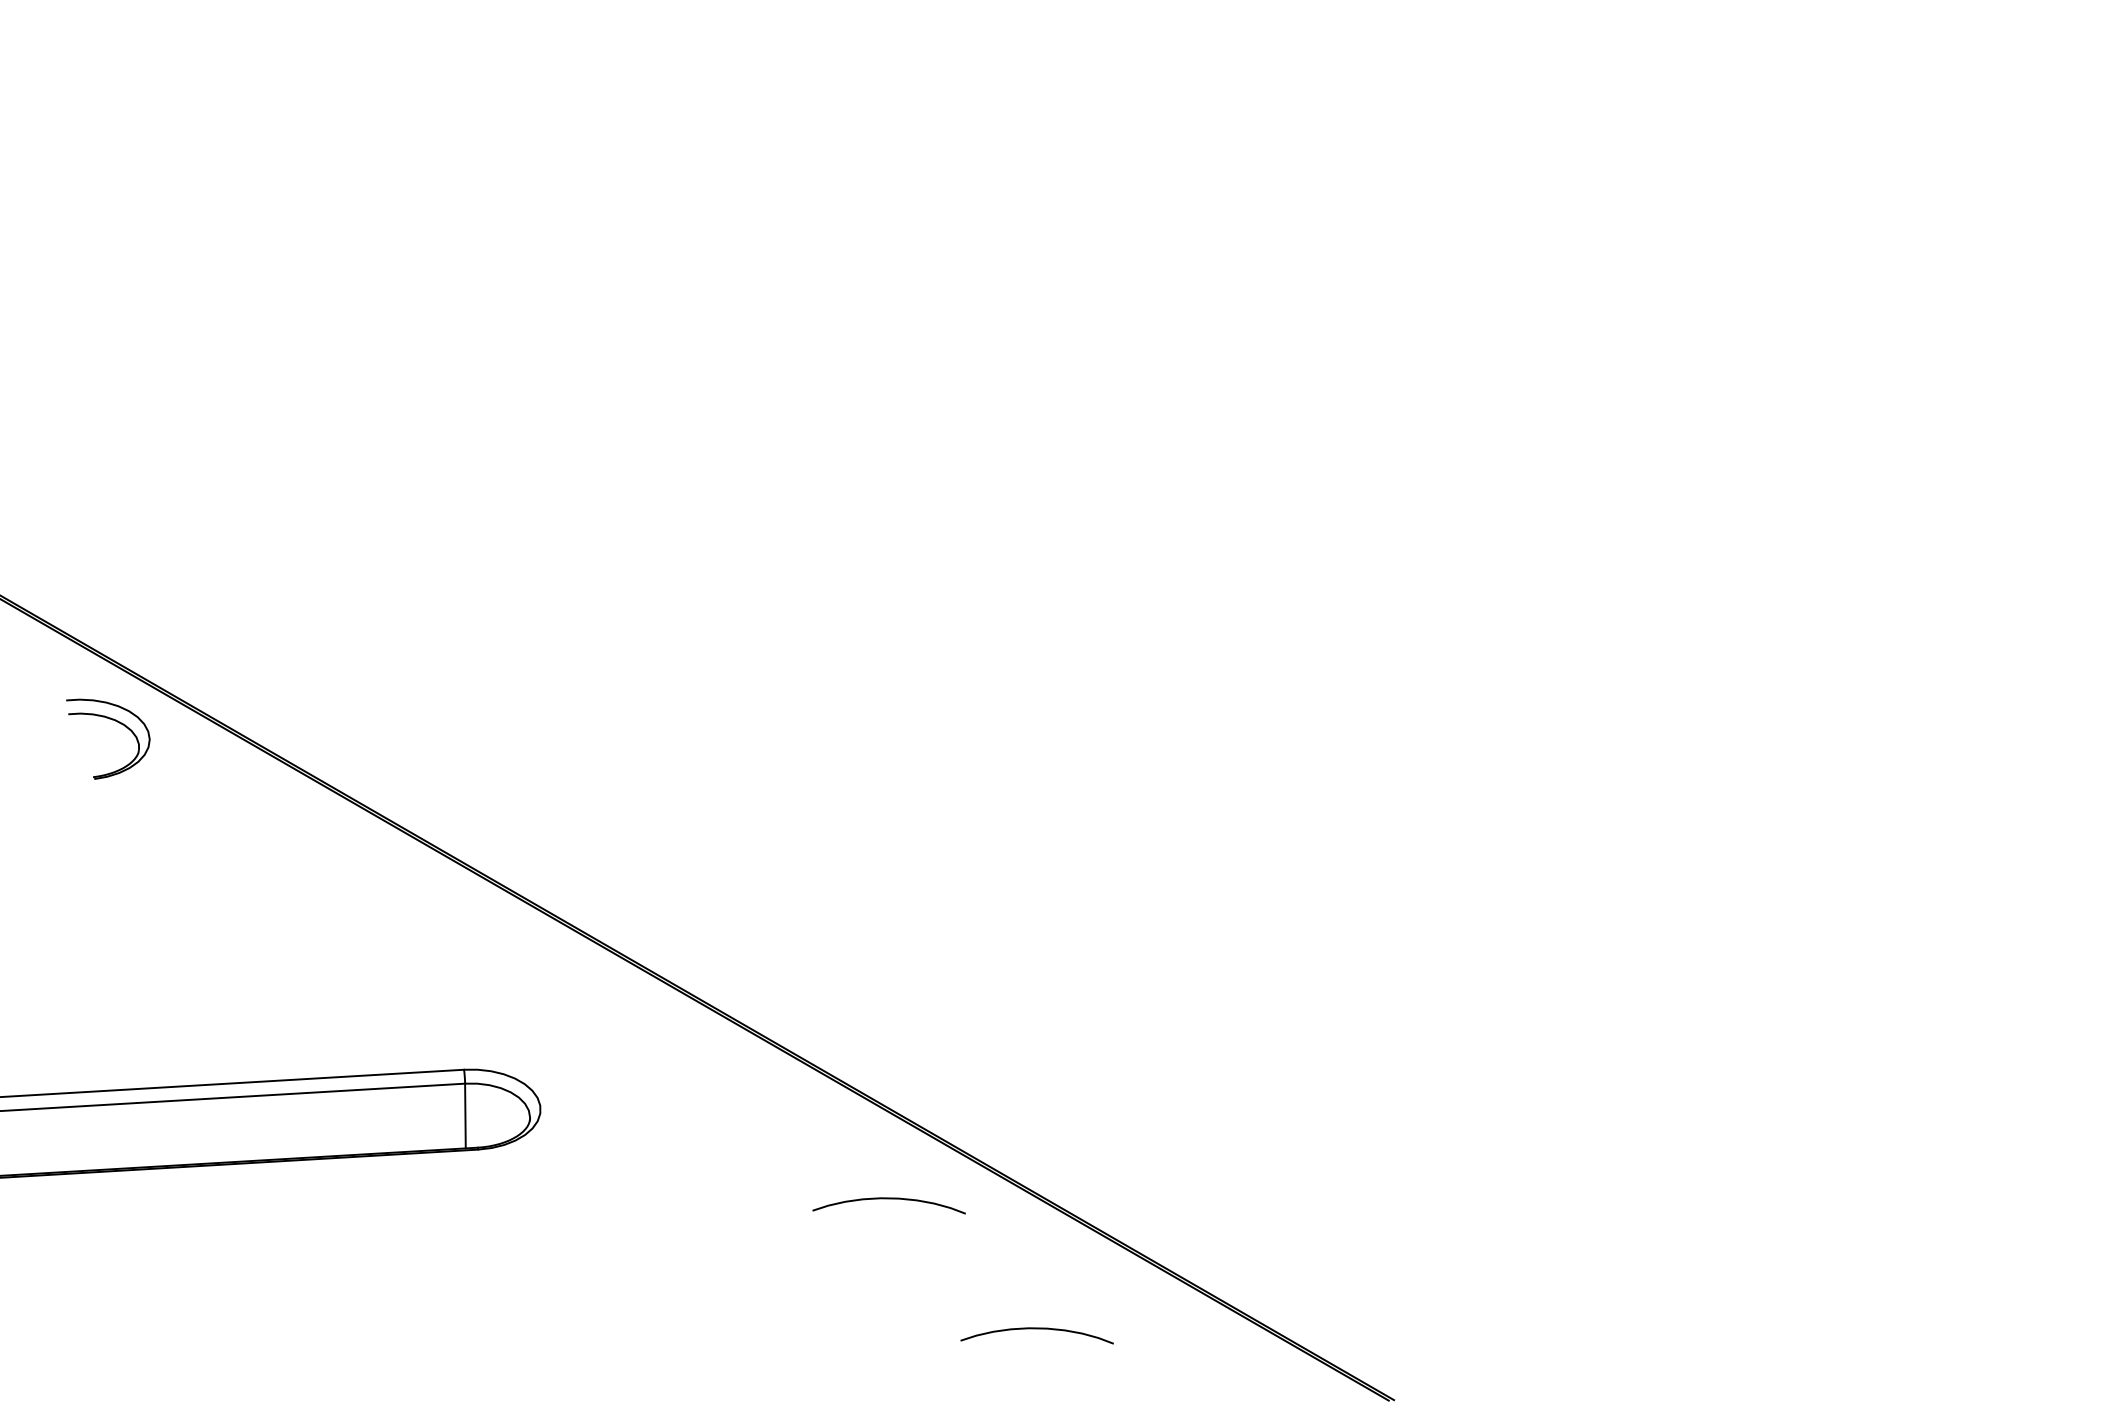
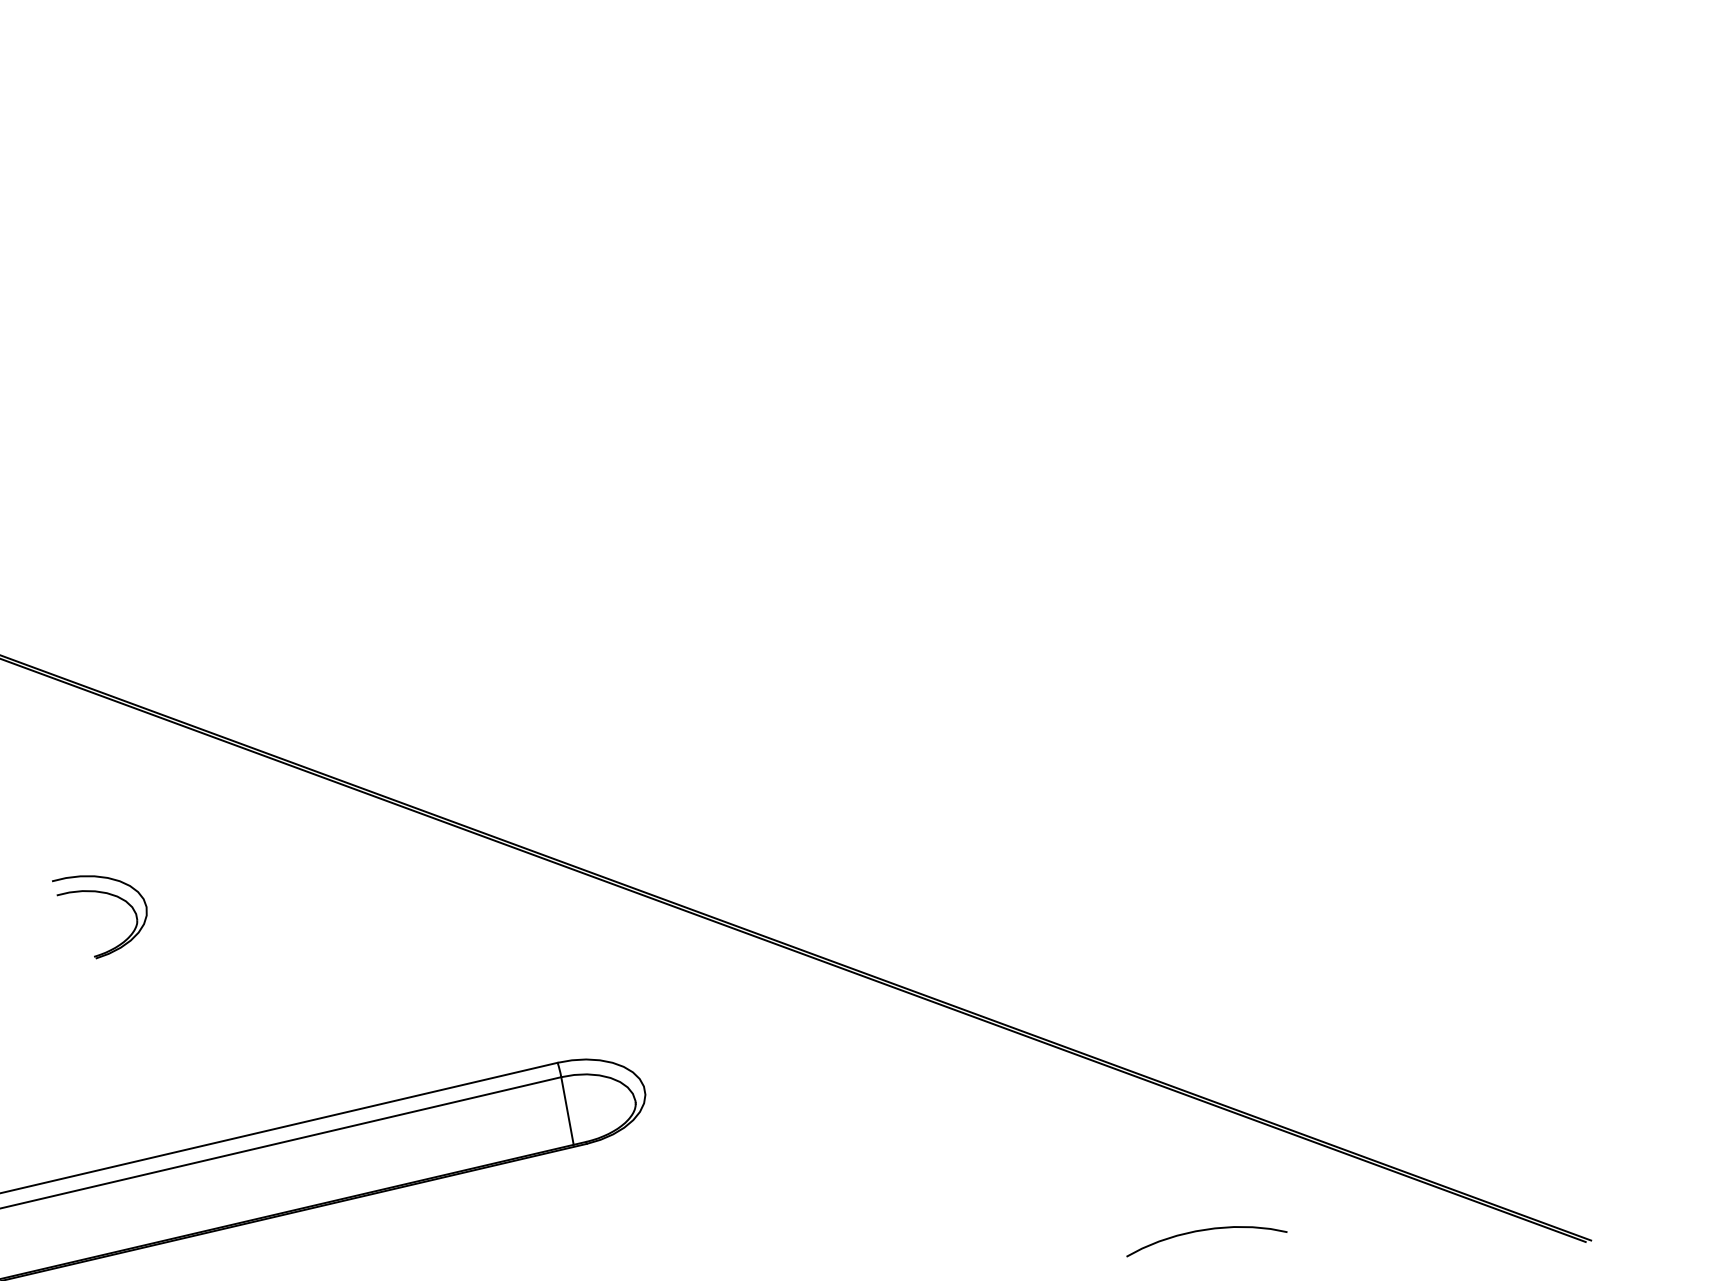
part: (117, 722) -> (109, 895), moved
curve: (888, 1199) -> (1025, 1121), removed

